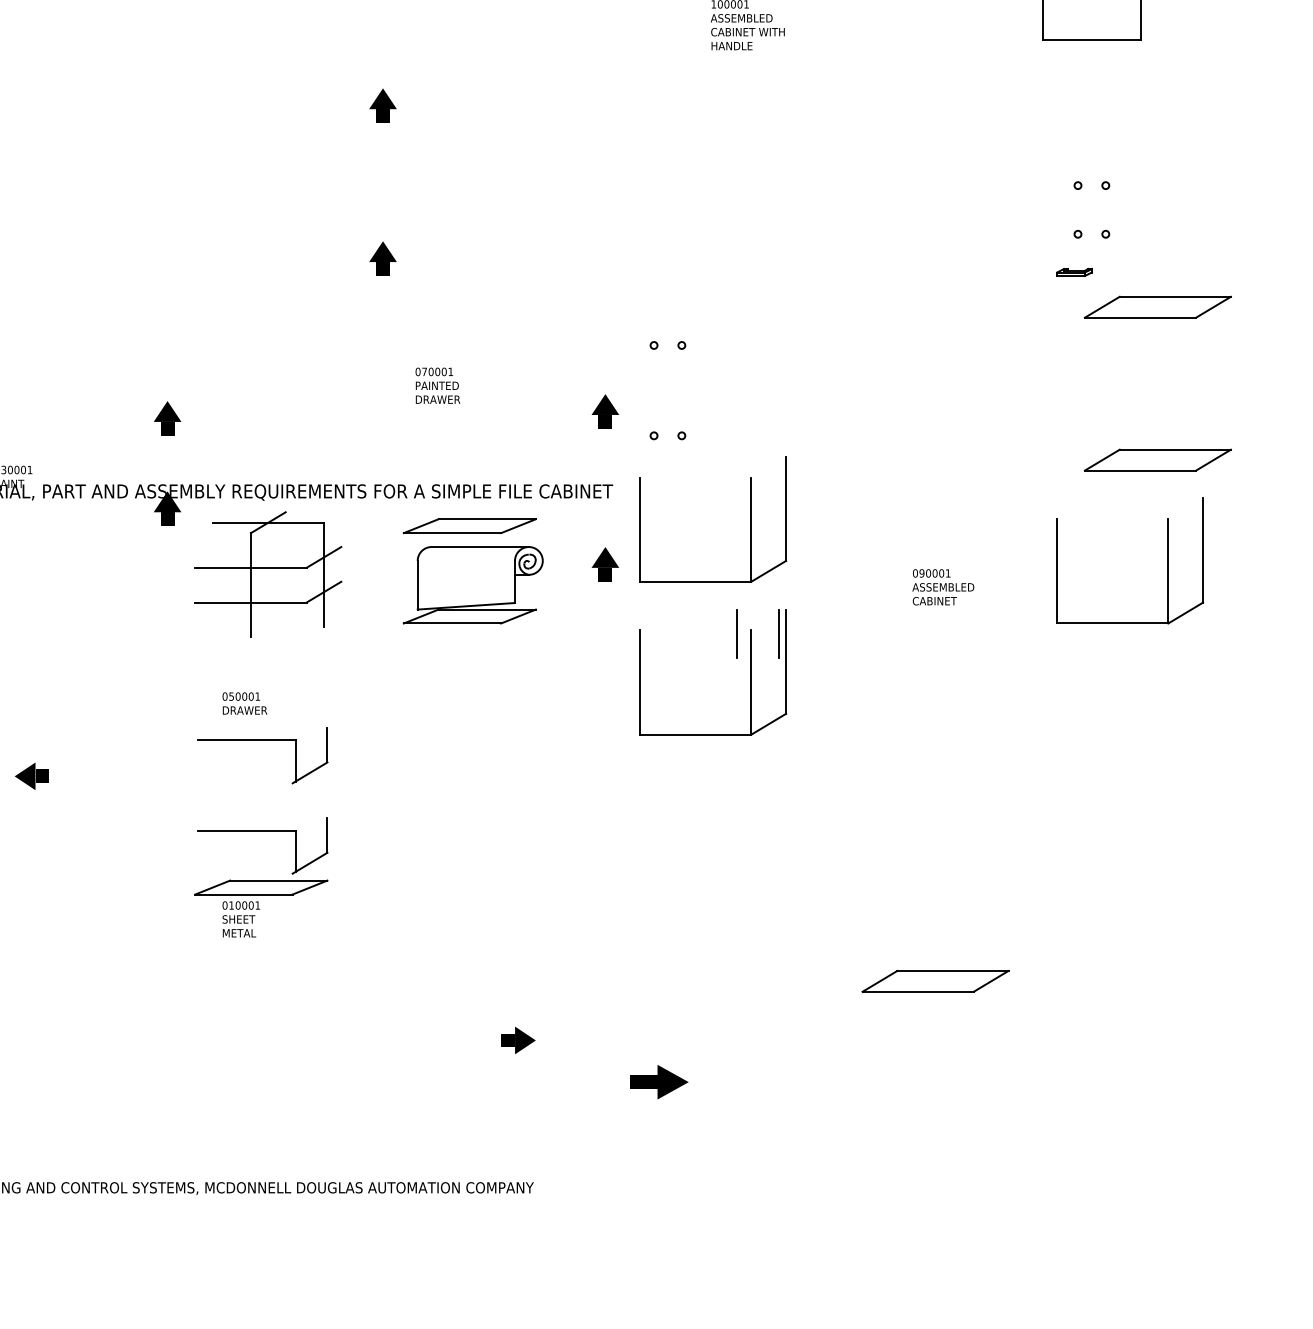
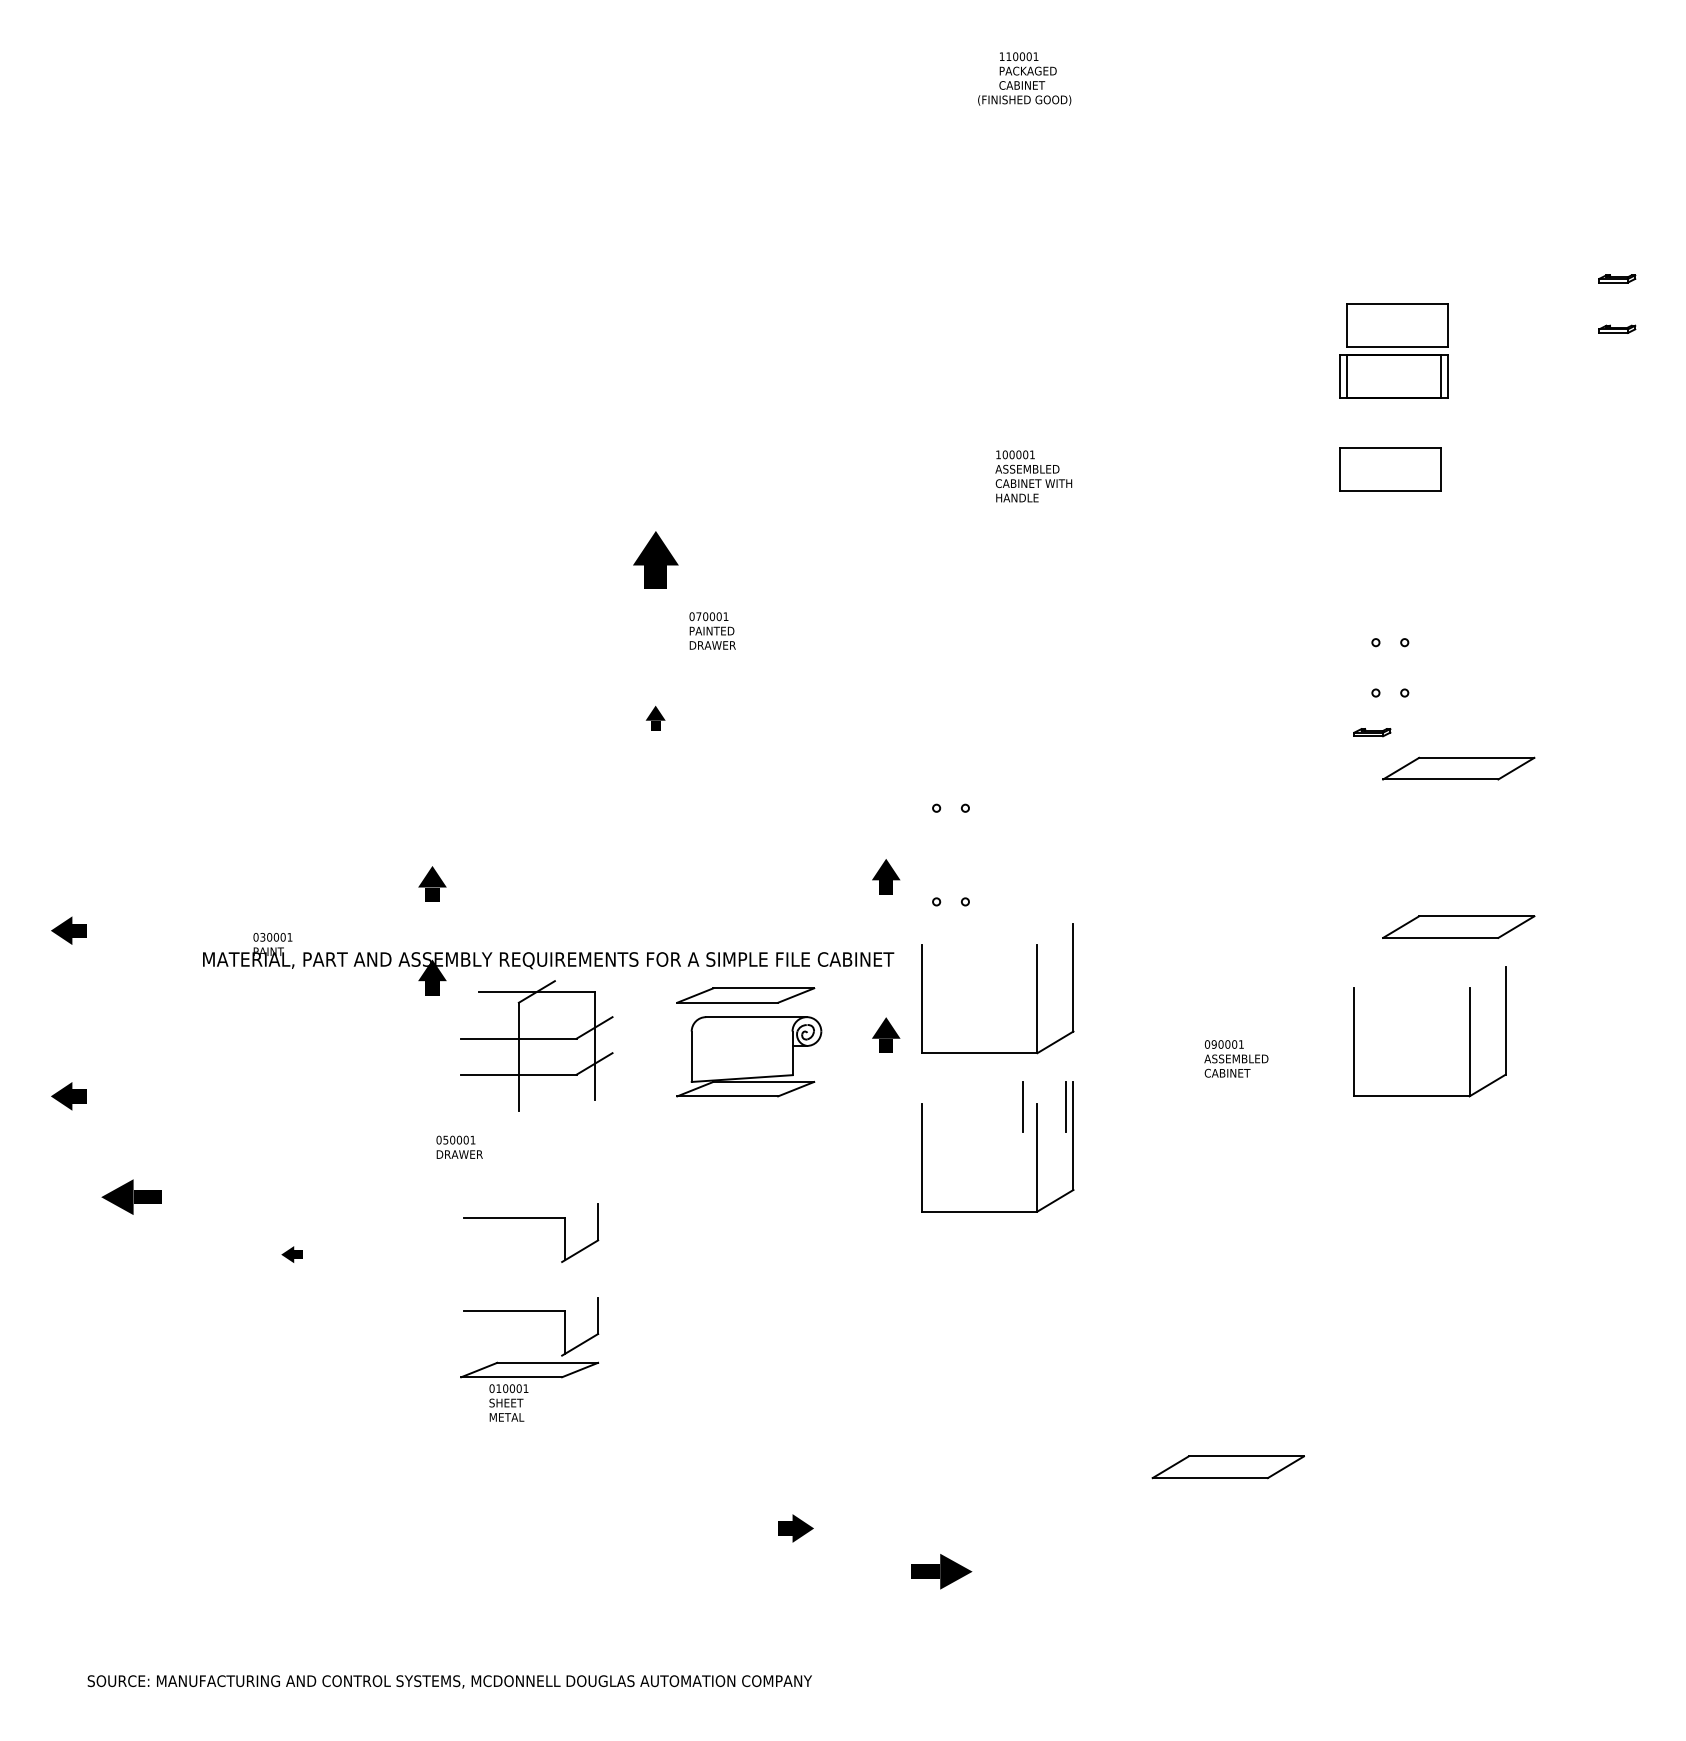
part: (382, 105) -> (655, 559), size x1.6
part: (382, 257) -> (655, 717), size x0.7
text: (437, 385) -> (712, 630), moved
text: (244, 702) -> (459, 1146), moved
part: (31, 776) -> (291, 1254), size x0.6

